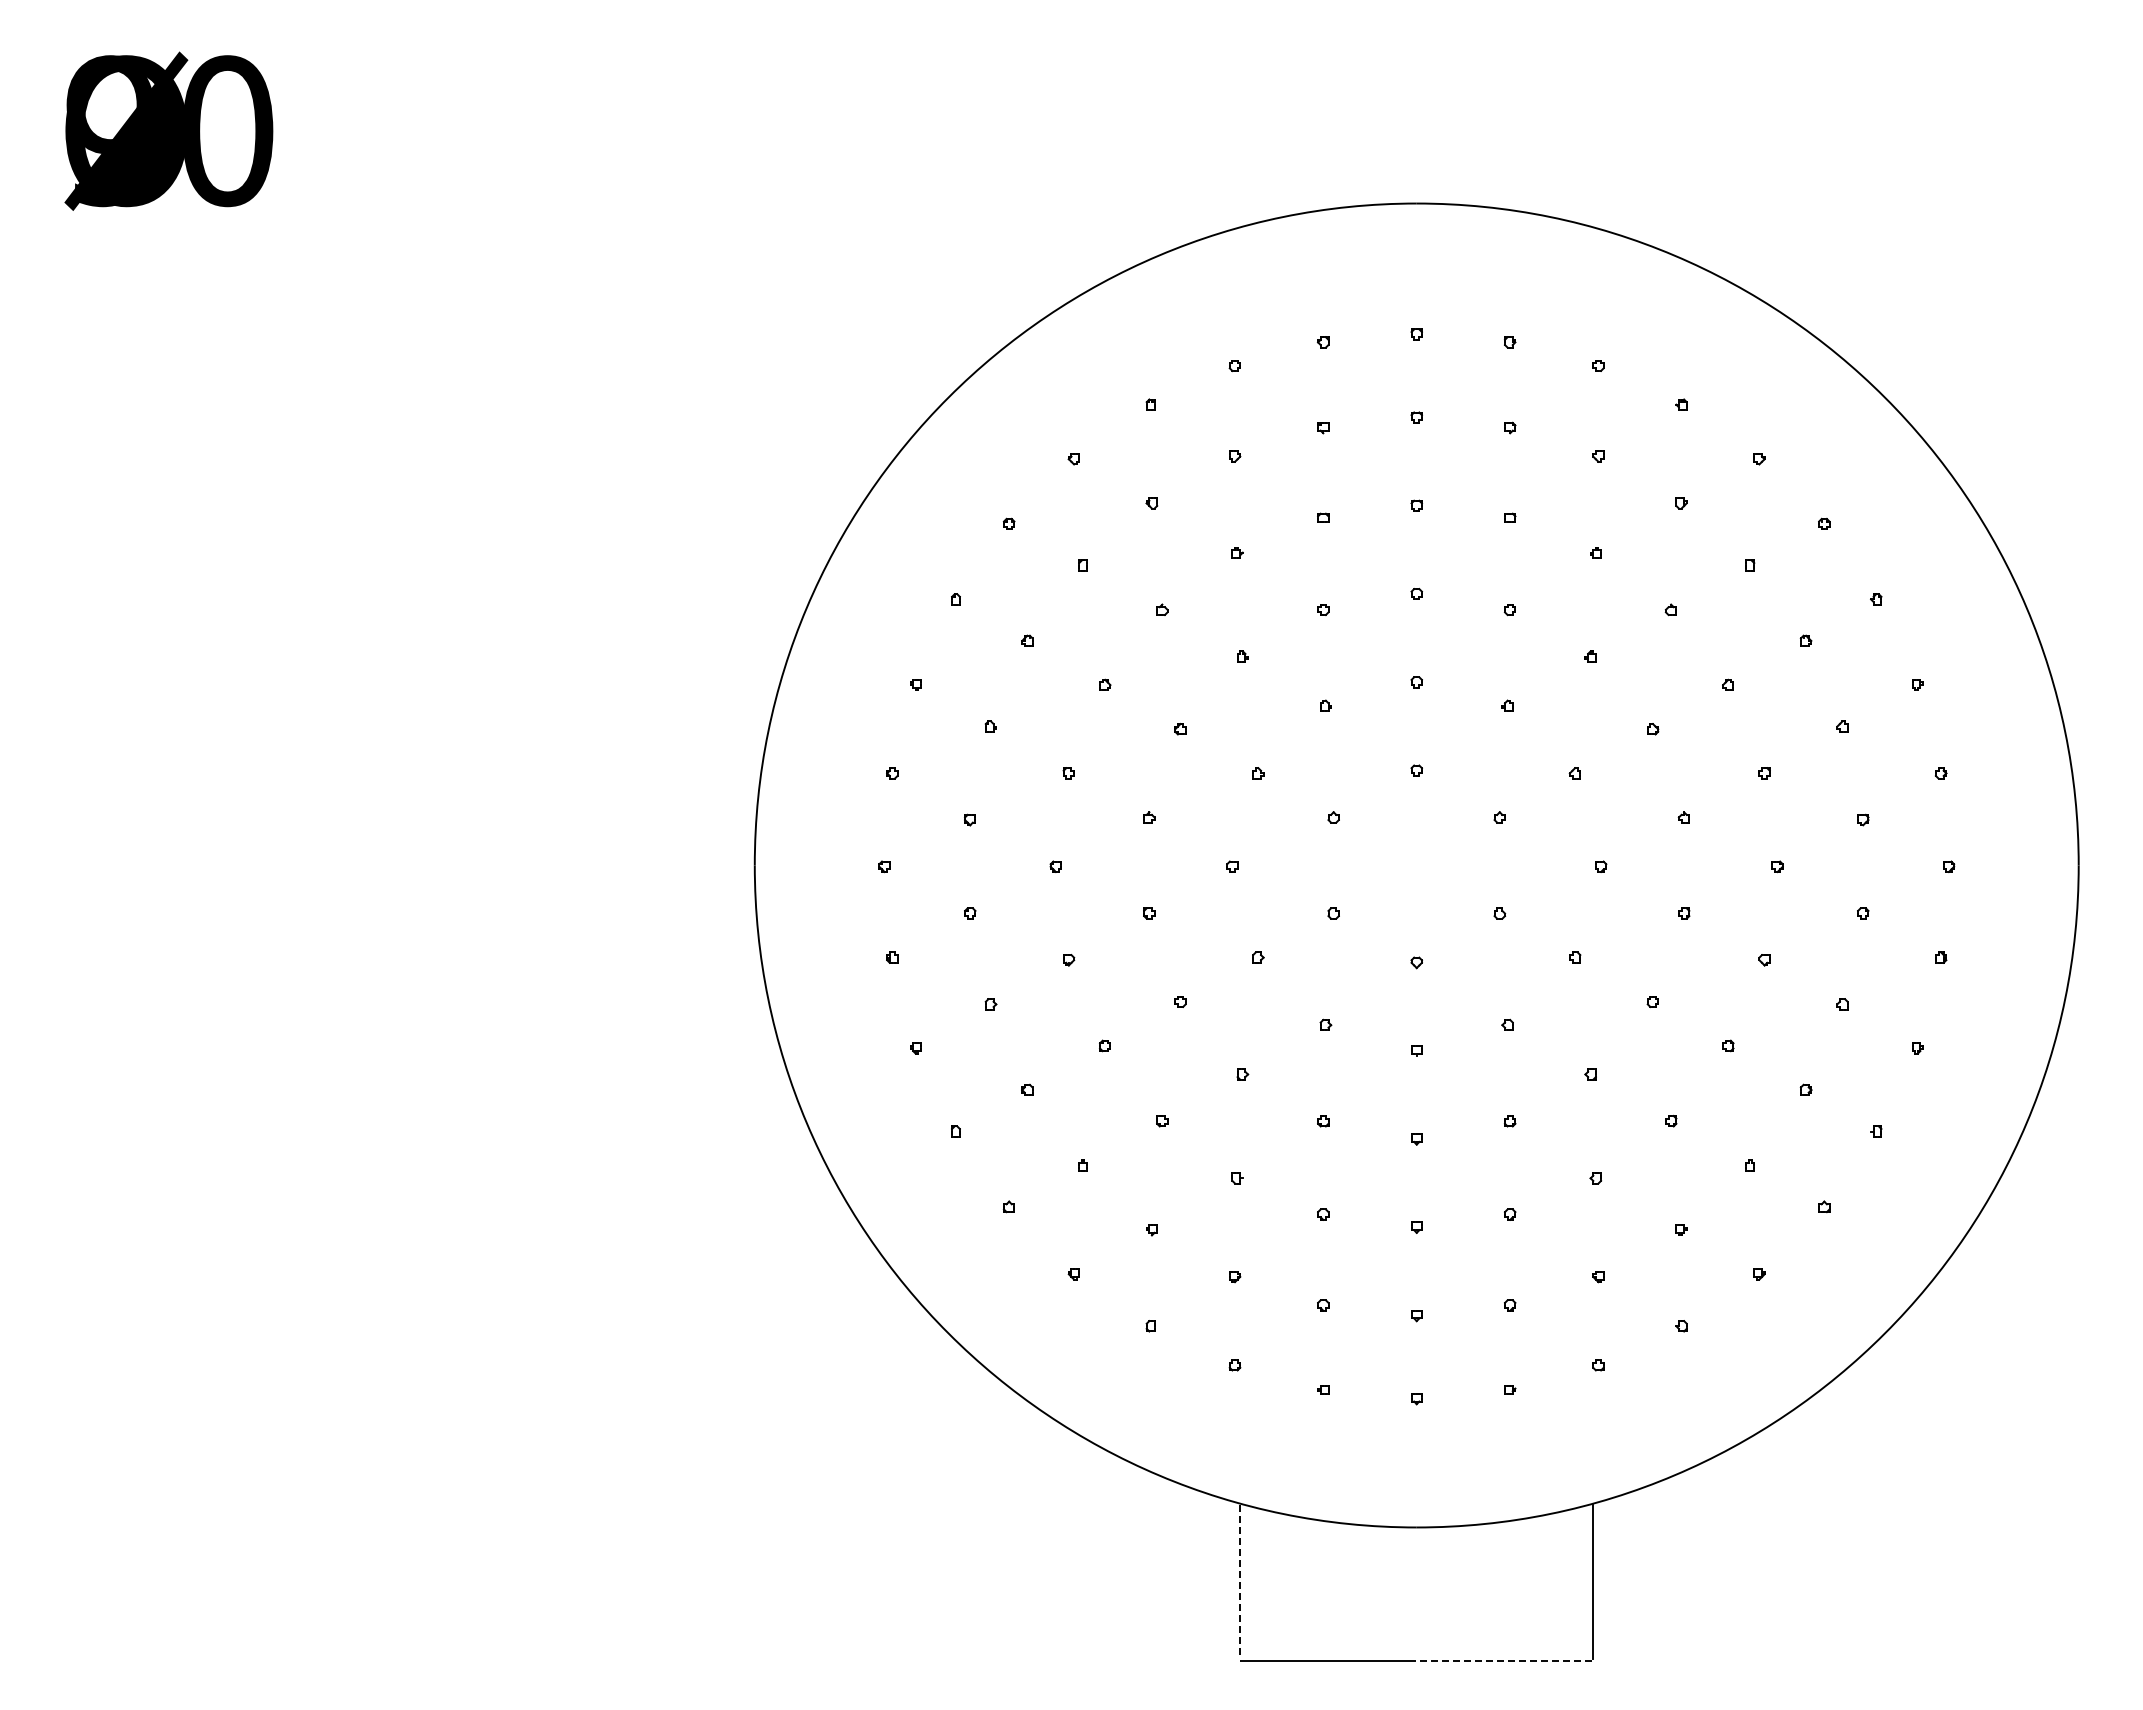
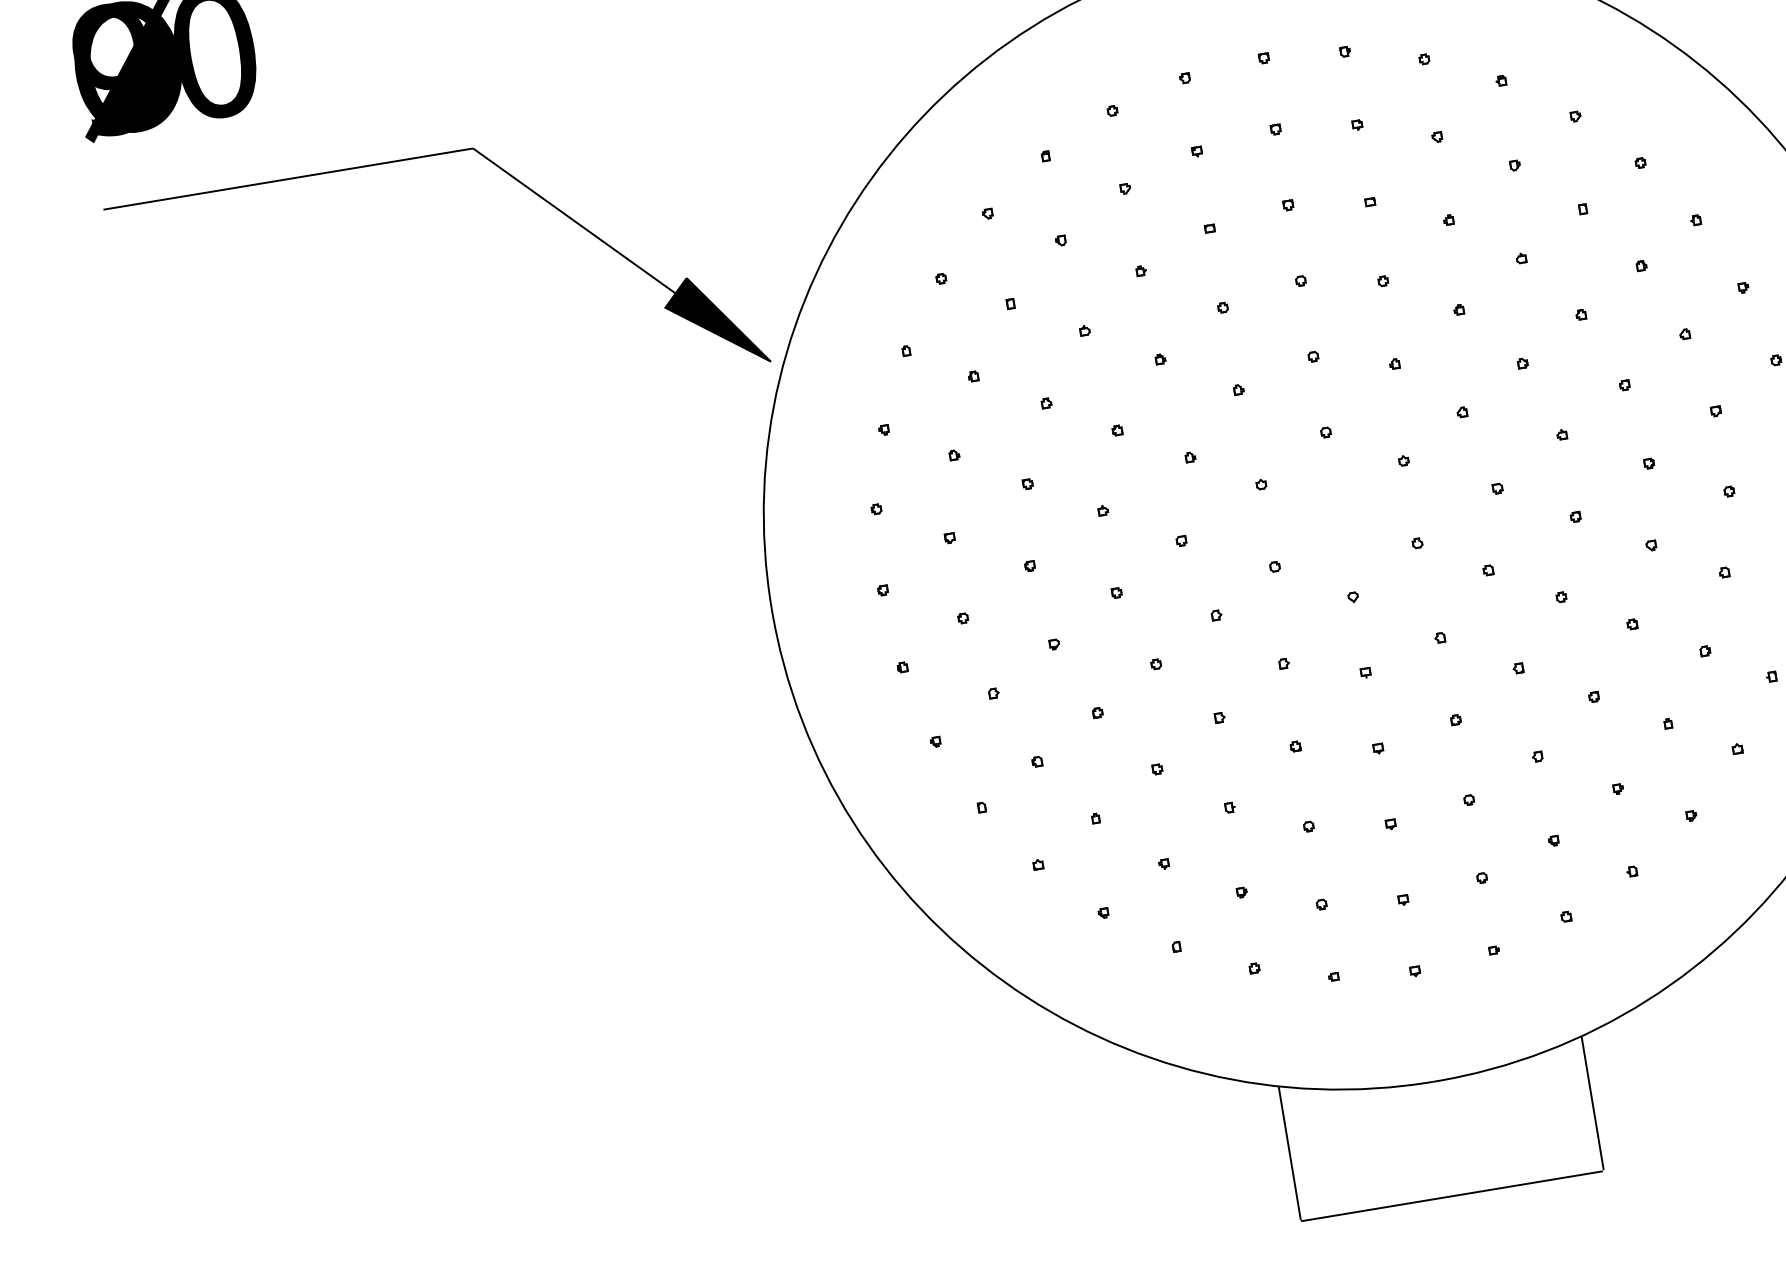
part: (436, 288) -> (416, 158), added
line: (1240, 1582) -> (1290, 1154), dashed -> solid
line: (1504, 1660) -> (1527, 1183), dashed -> solid

